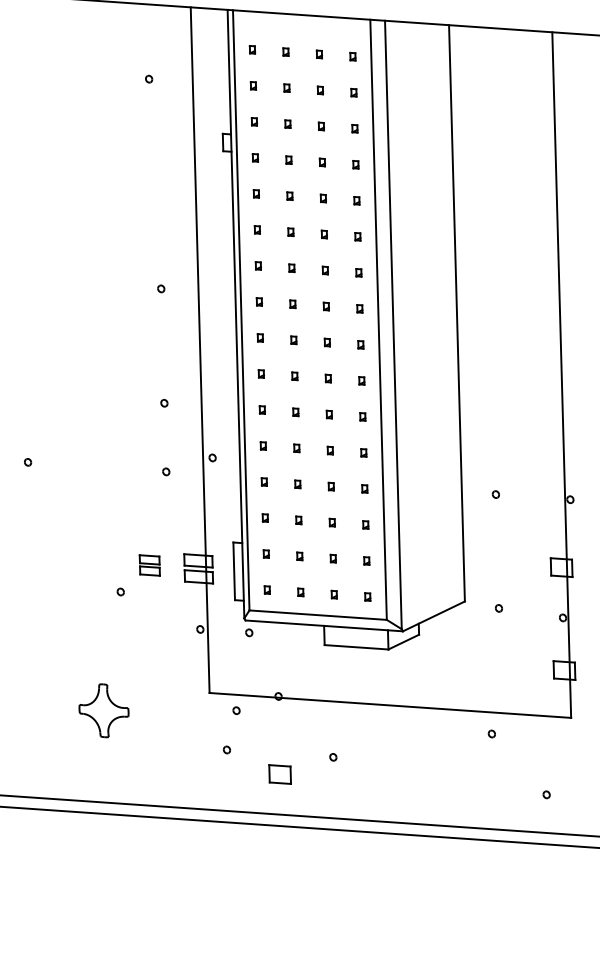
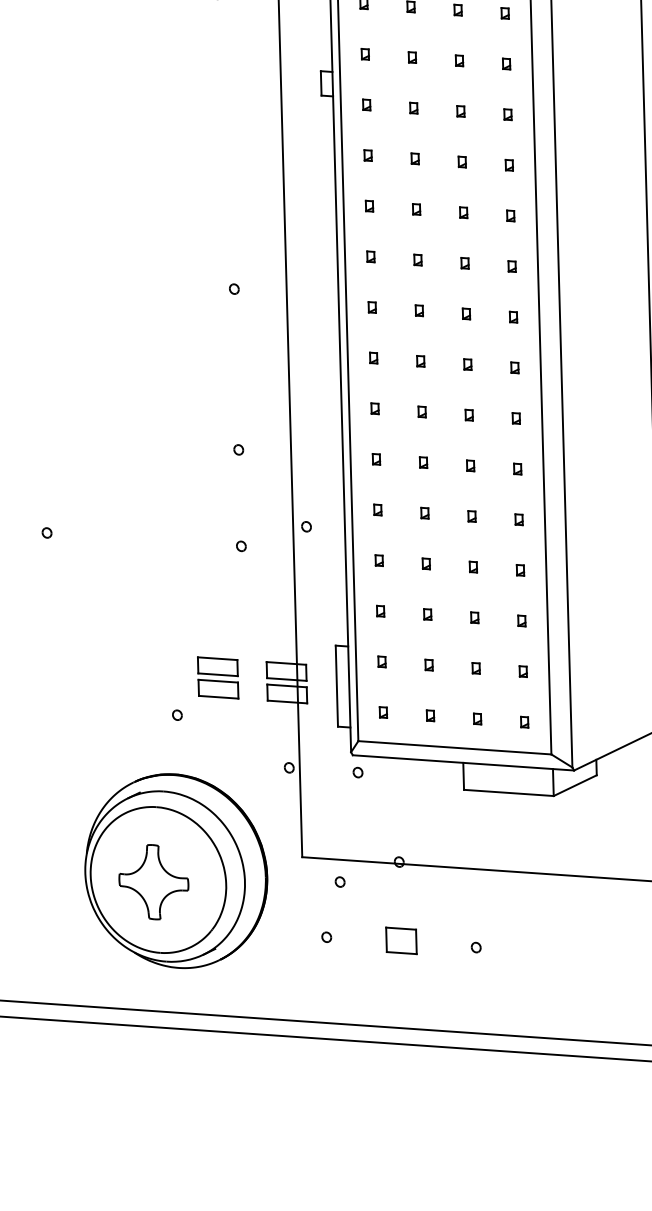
part: (149, 565) -> (217, 677), size x1.43
part: (119, 702) -> (175, 870), added
part: (279, 774) -> (400, 940), moved

